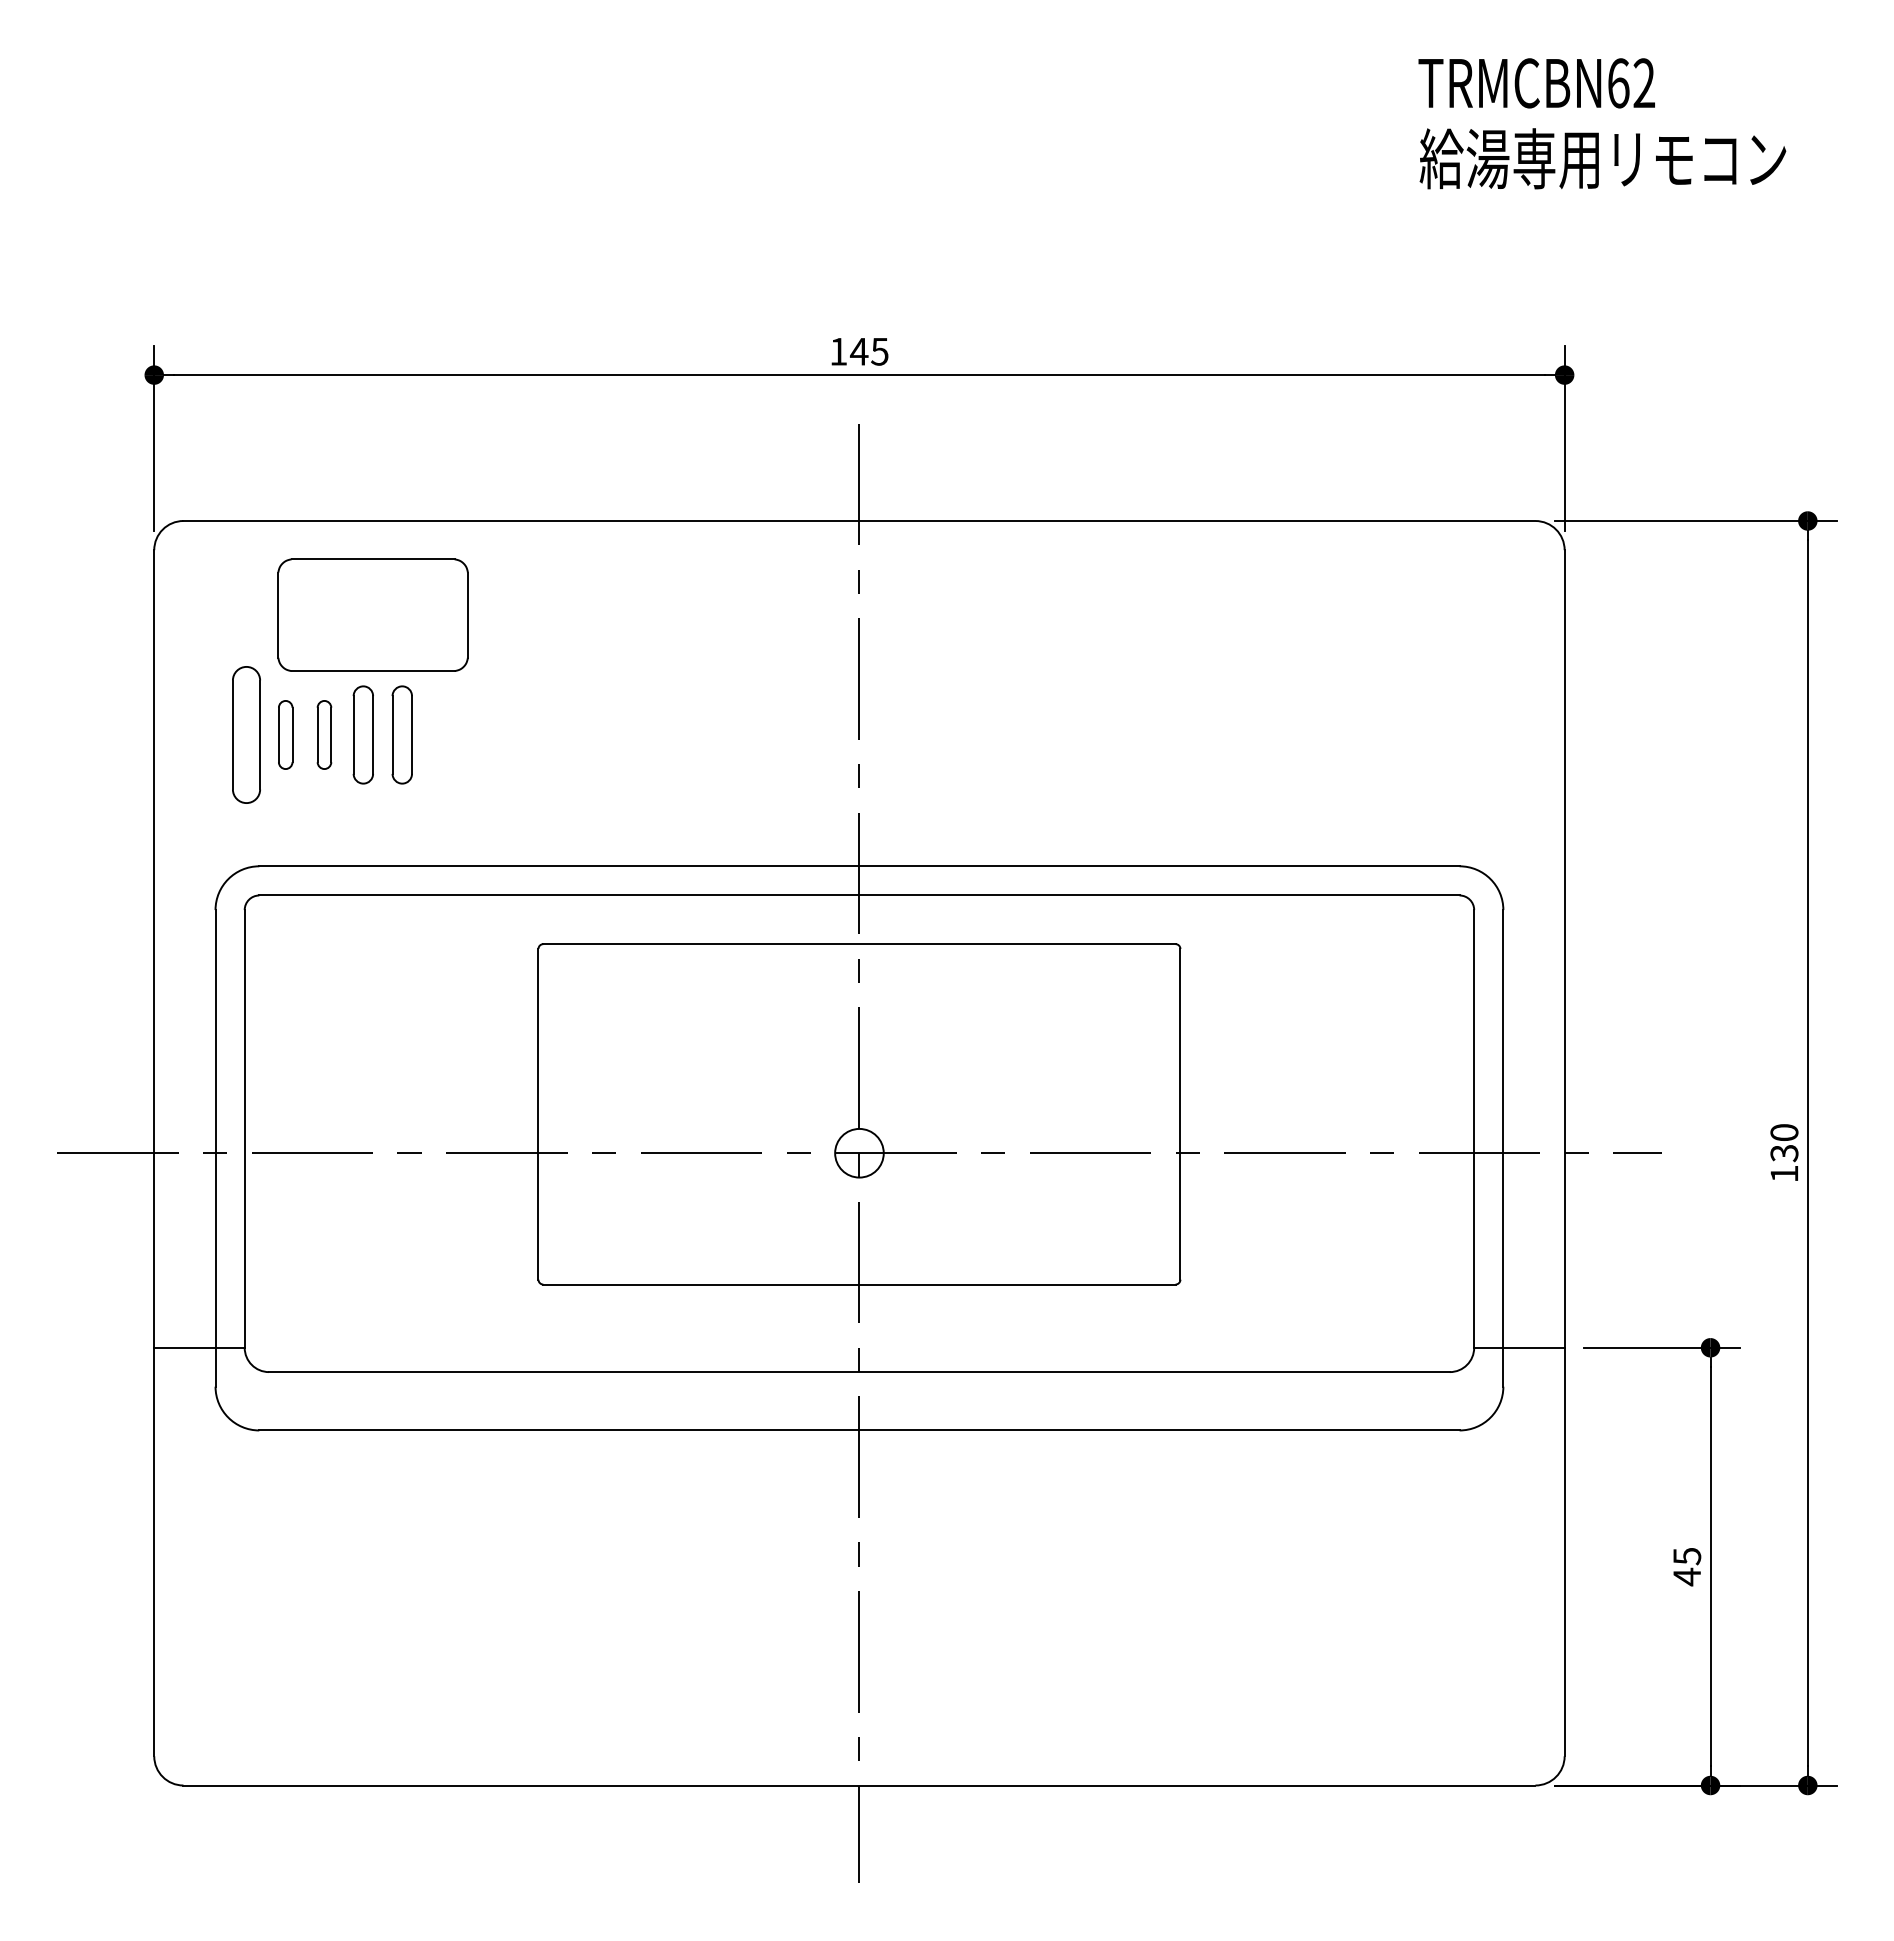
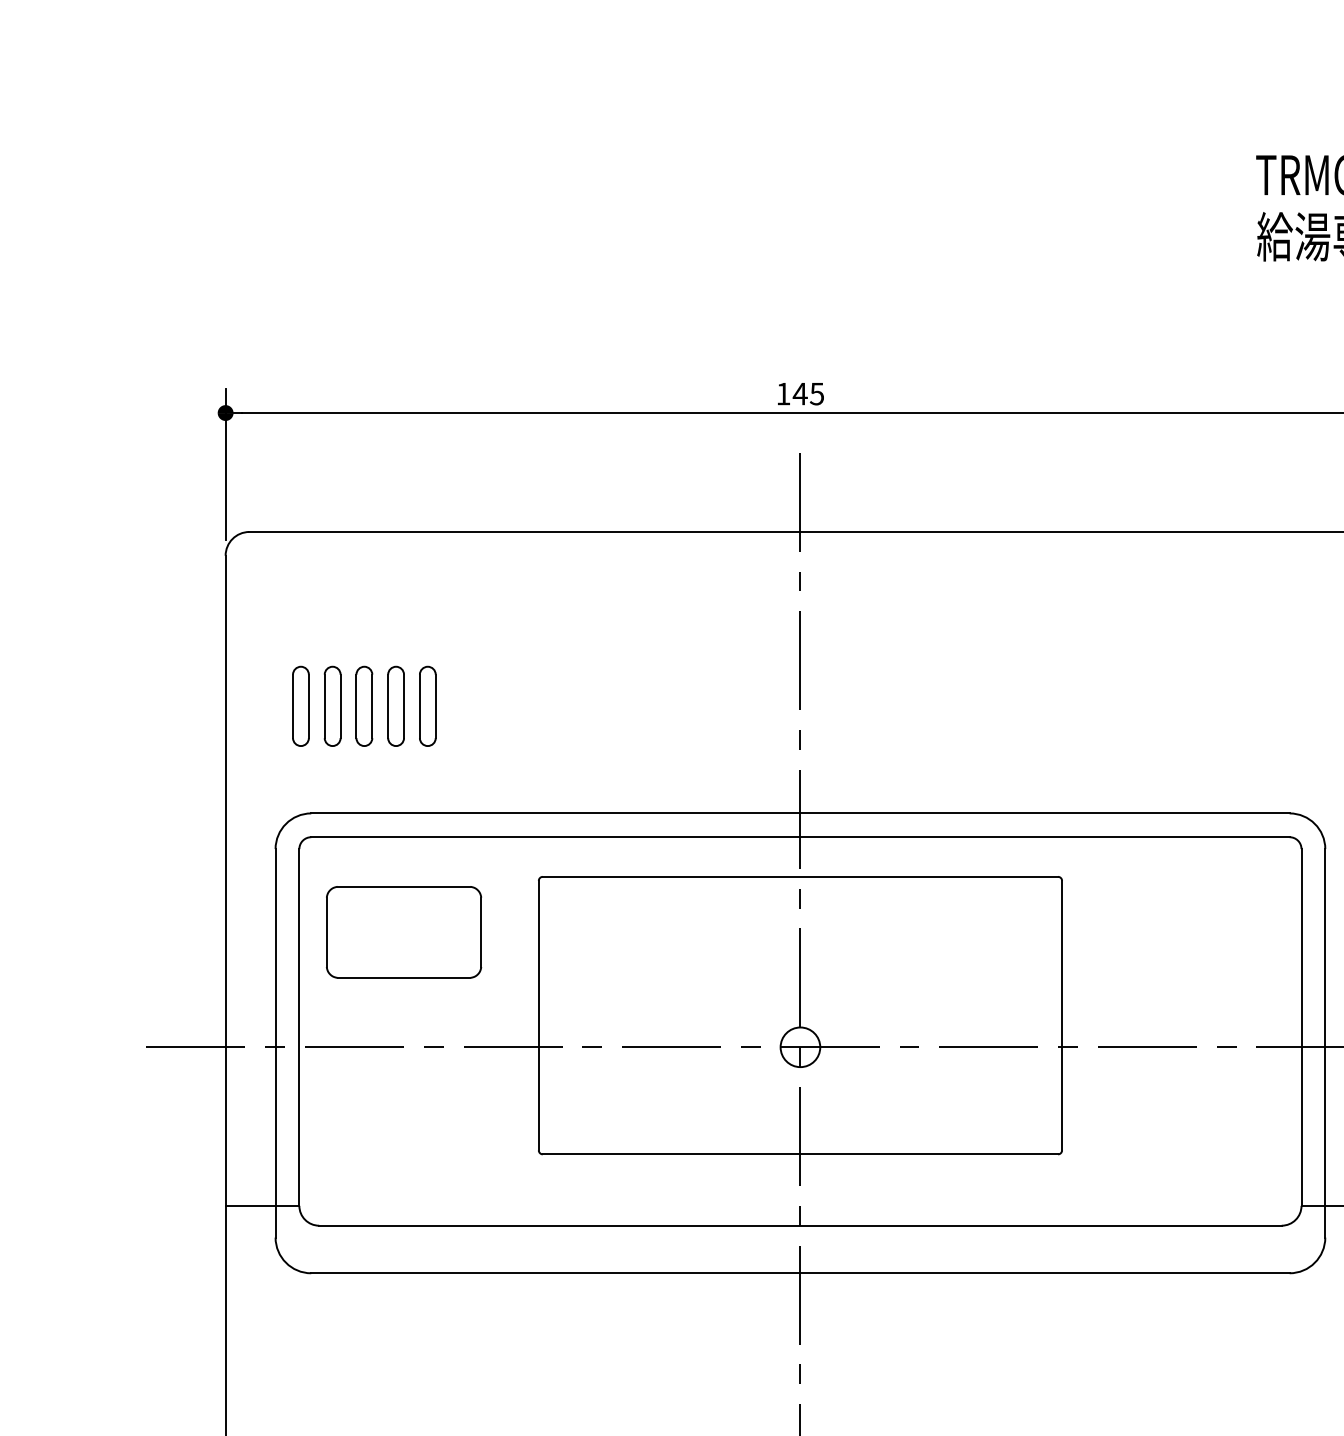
part: (372, 614) -> (403, 931), moved
part: (246, 734) -> (300, 705), size x0.71
part: (285, 734) -> (332, 705), size x1.43
part: (324, 734) -> (364, 705), size x1.43

